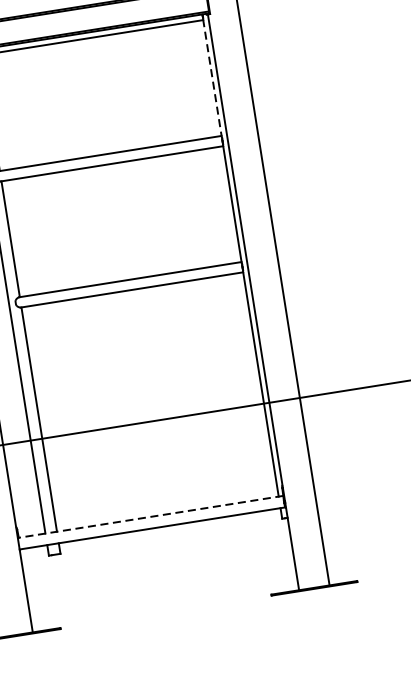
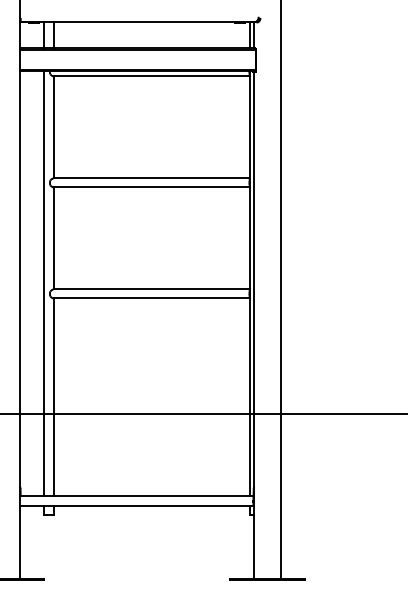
line: (212, 78) -> (249, 127), dashed -> solid
line: (150, 516) -> (136, 495), dashed -> solid

